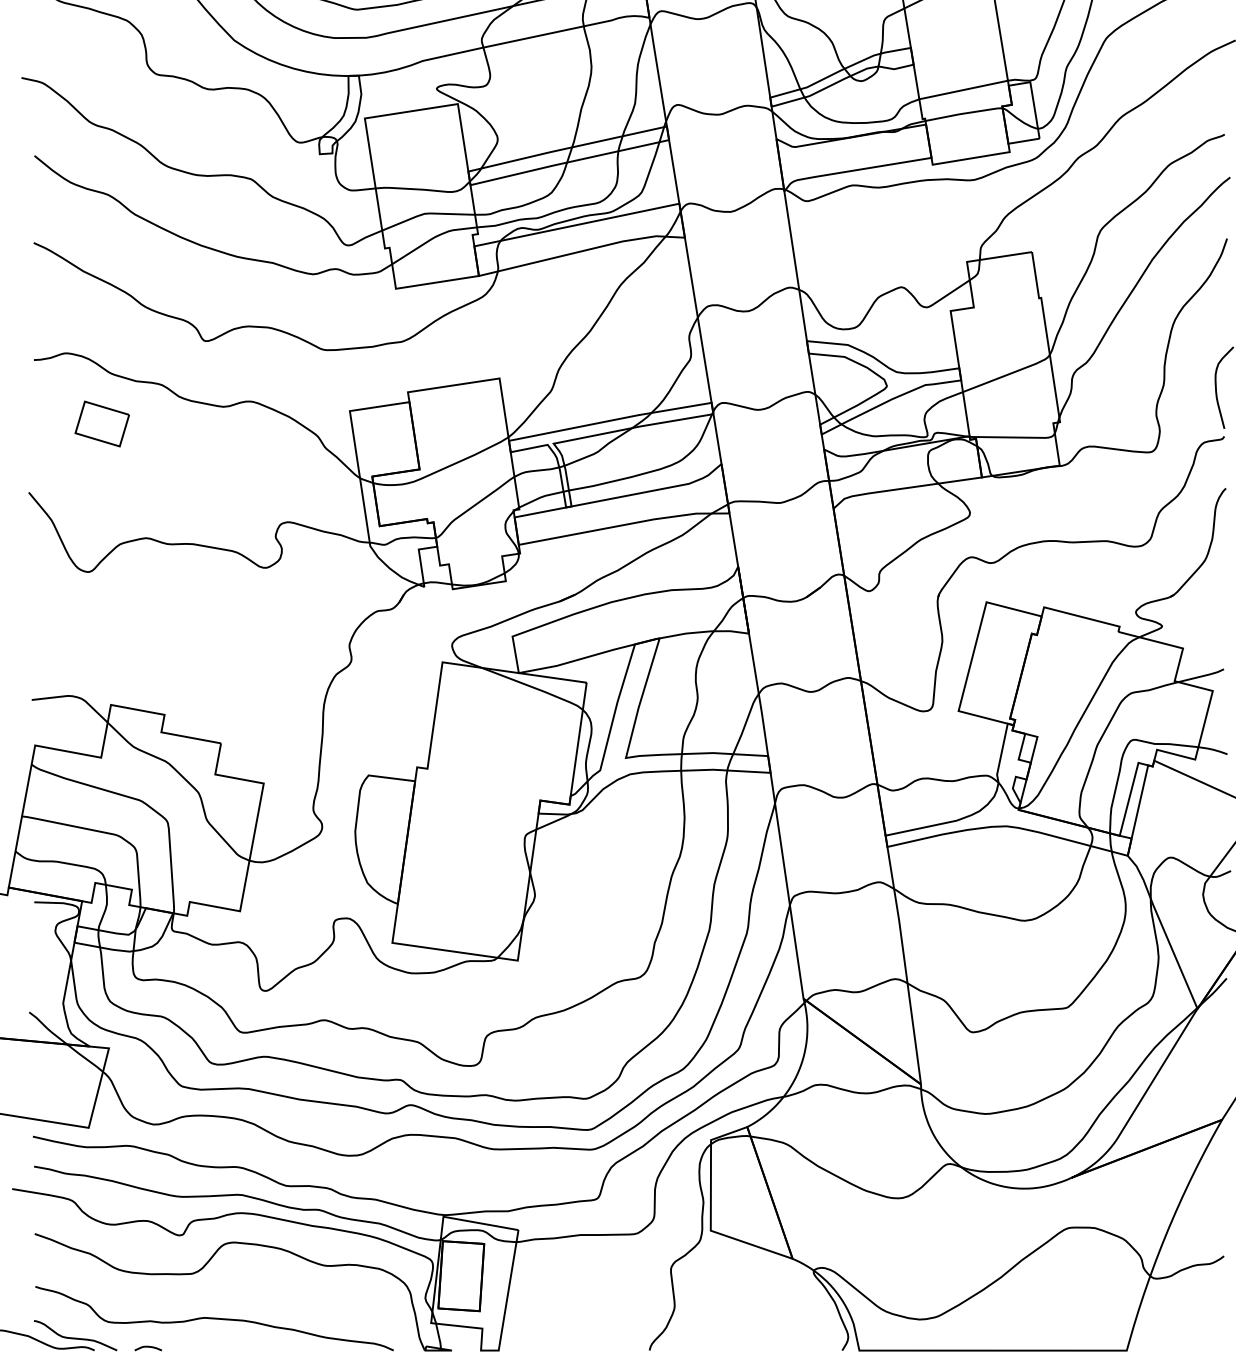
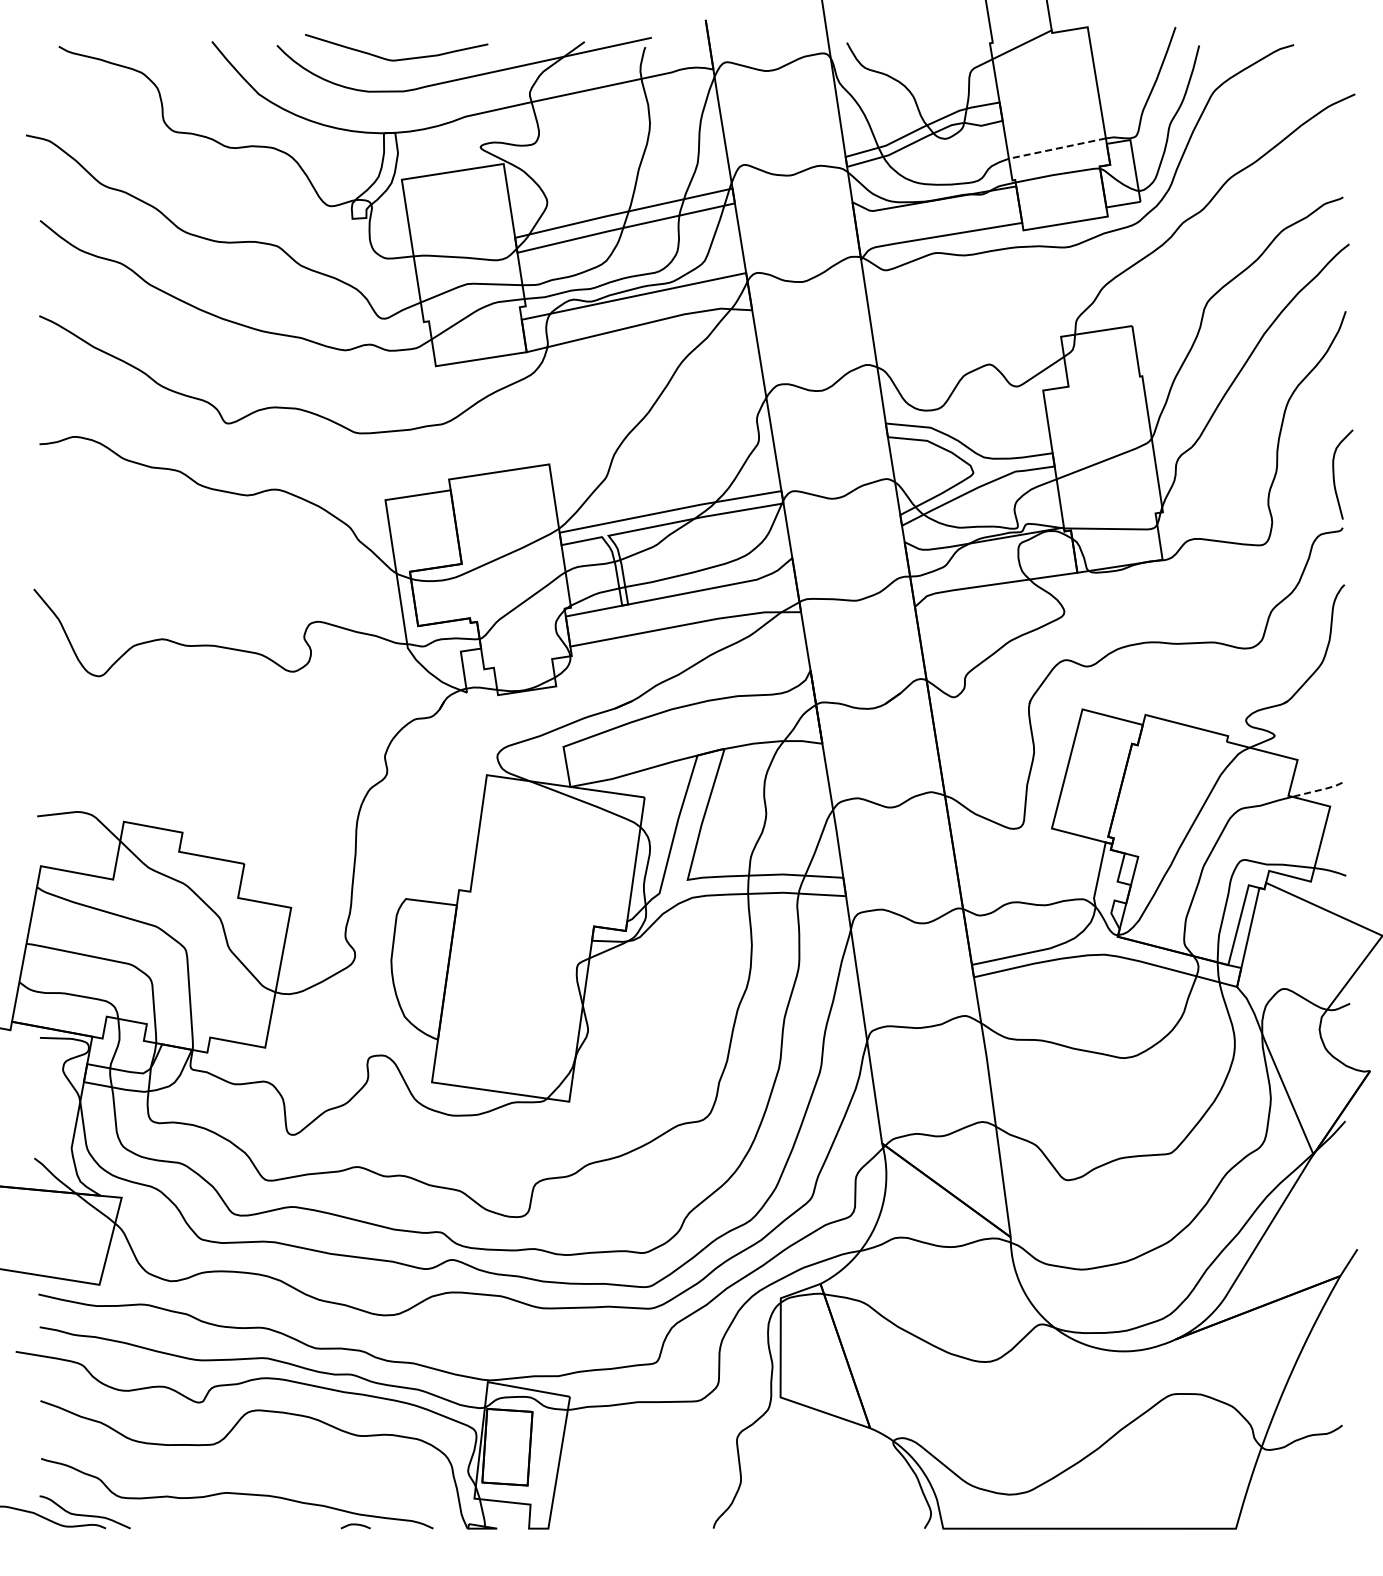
line: (963, 89) -> (1057, 148), solid -> dashed
part: (102, 423) -> (114, 513), removed
line: (1203, 676) -> (1319, 790), solid -> dashed
curve: (148, 1347) -> (355, 1525), moved

